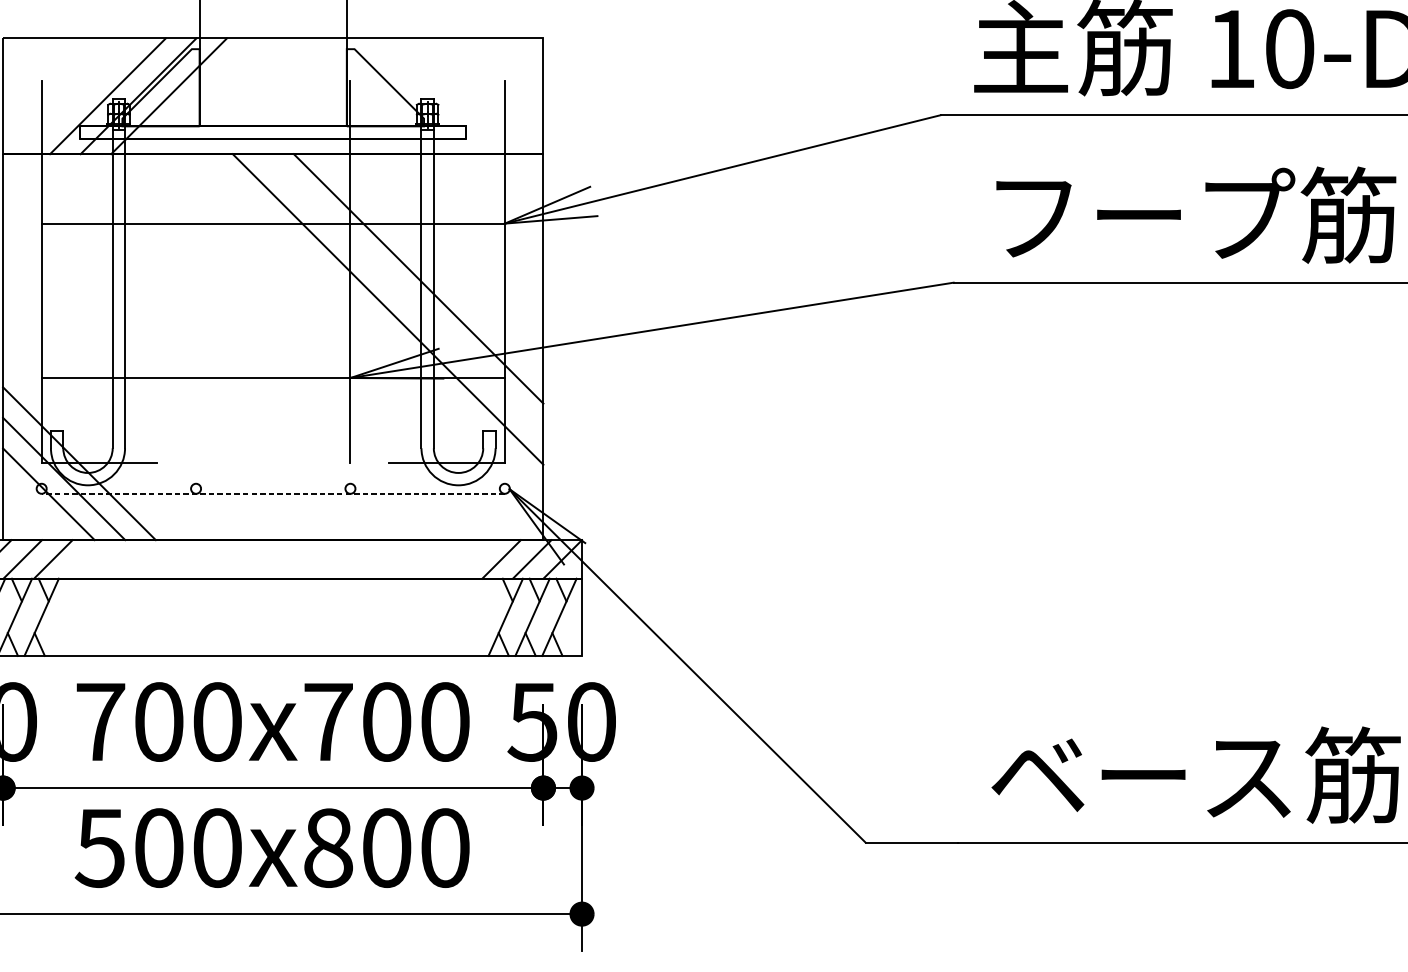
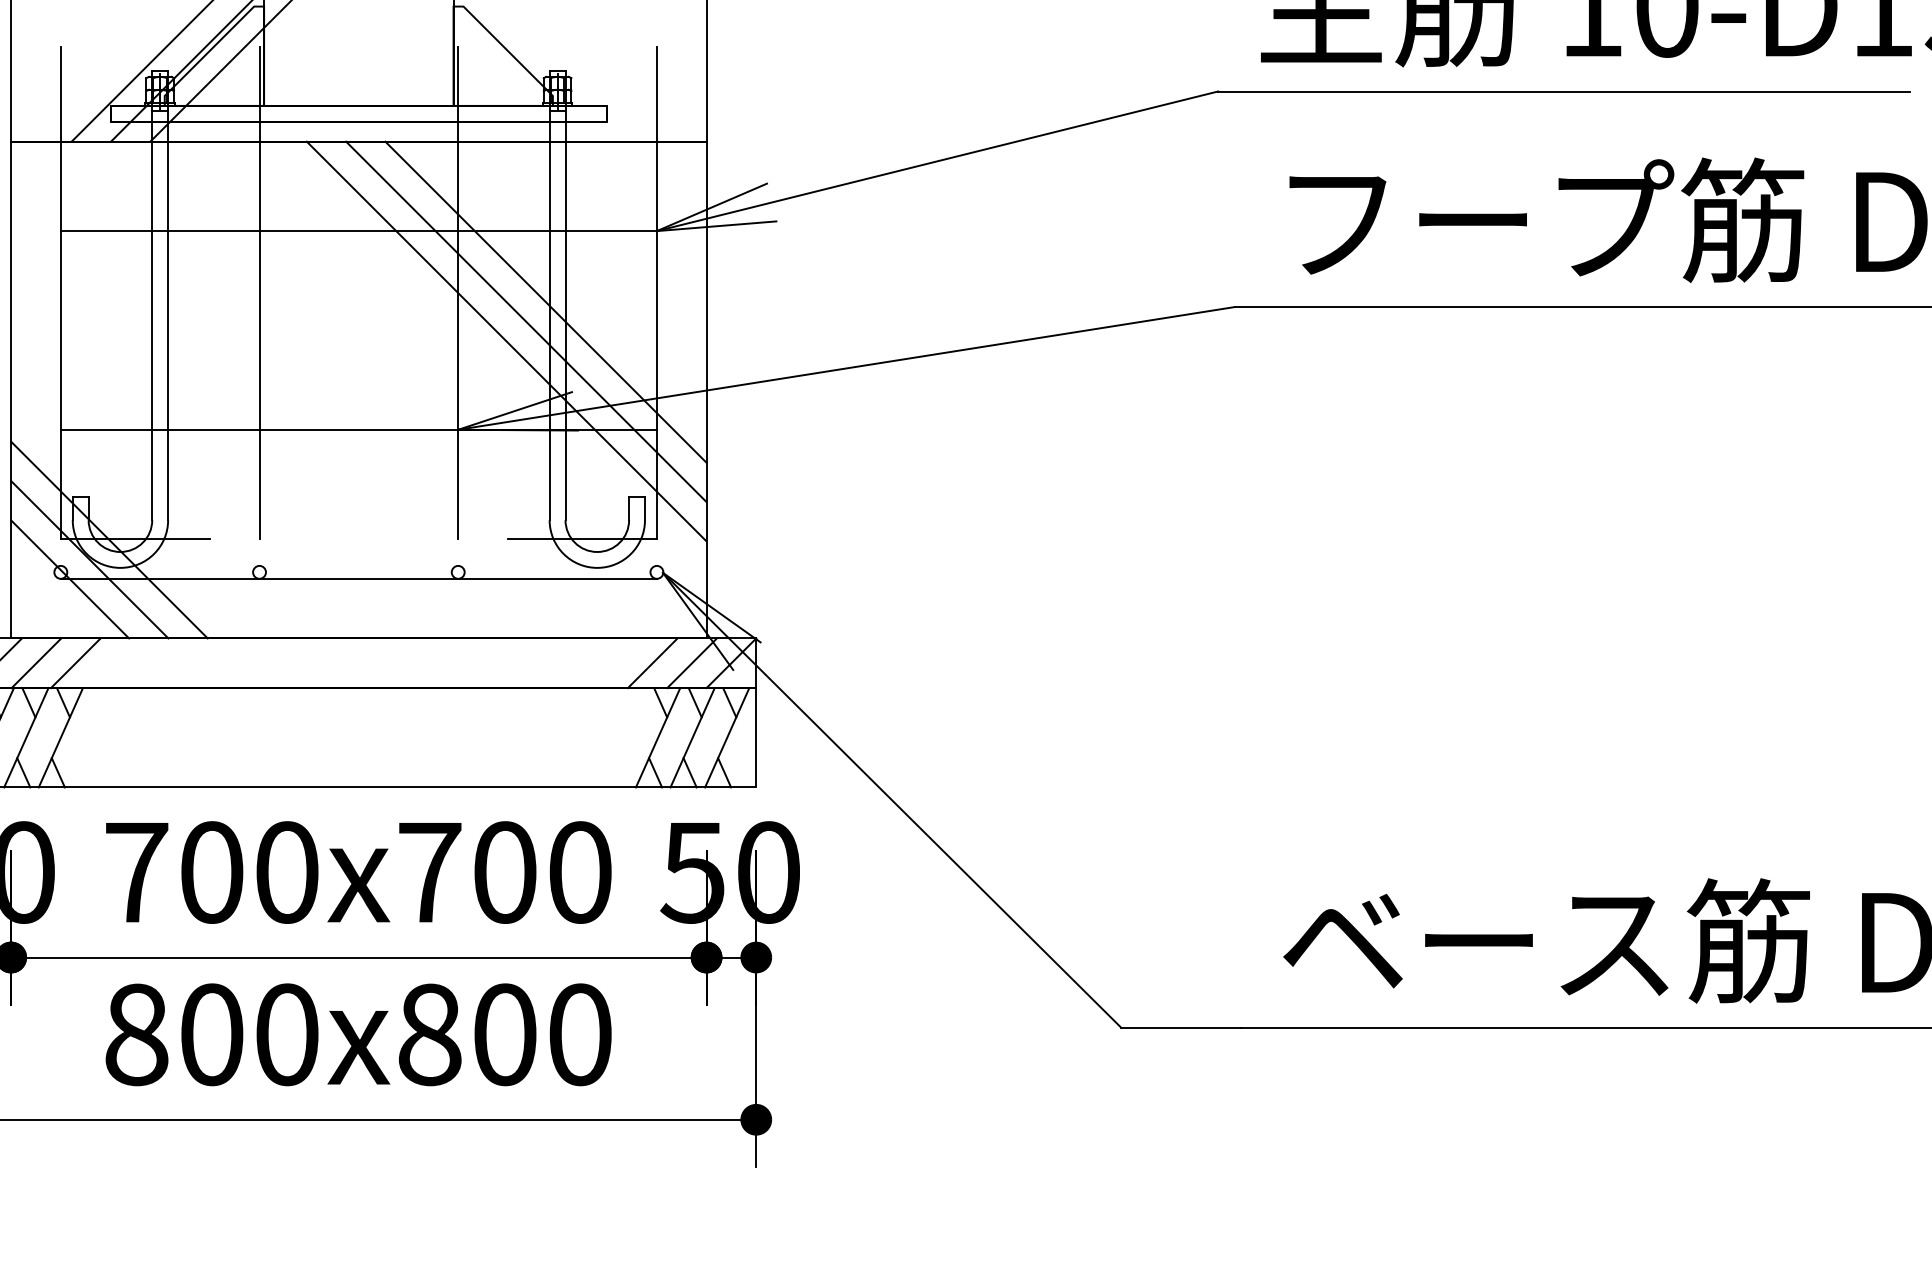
line: (196, 272) -> (259, 293), added
line: (403, 293) -> (526, 321), added
line: (272, 493) -> (358, 578), dashed -> solid
text: (99, 847) -> (135, 1034), 500x800 -> 800x800

